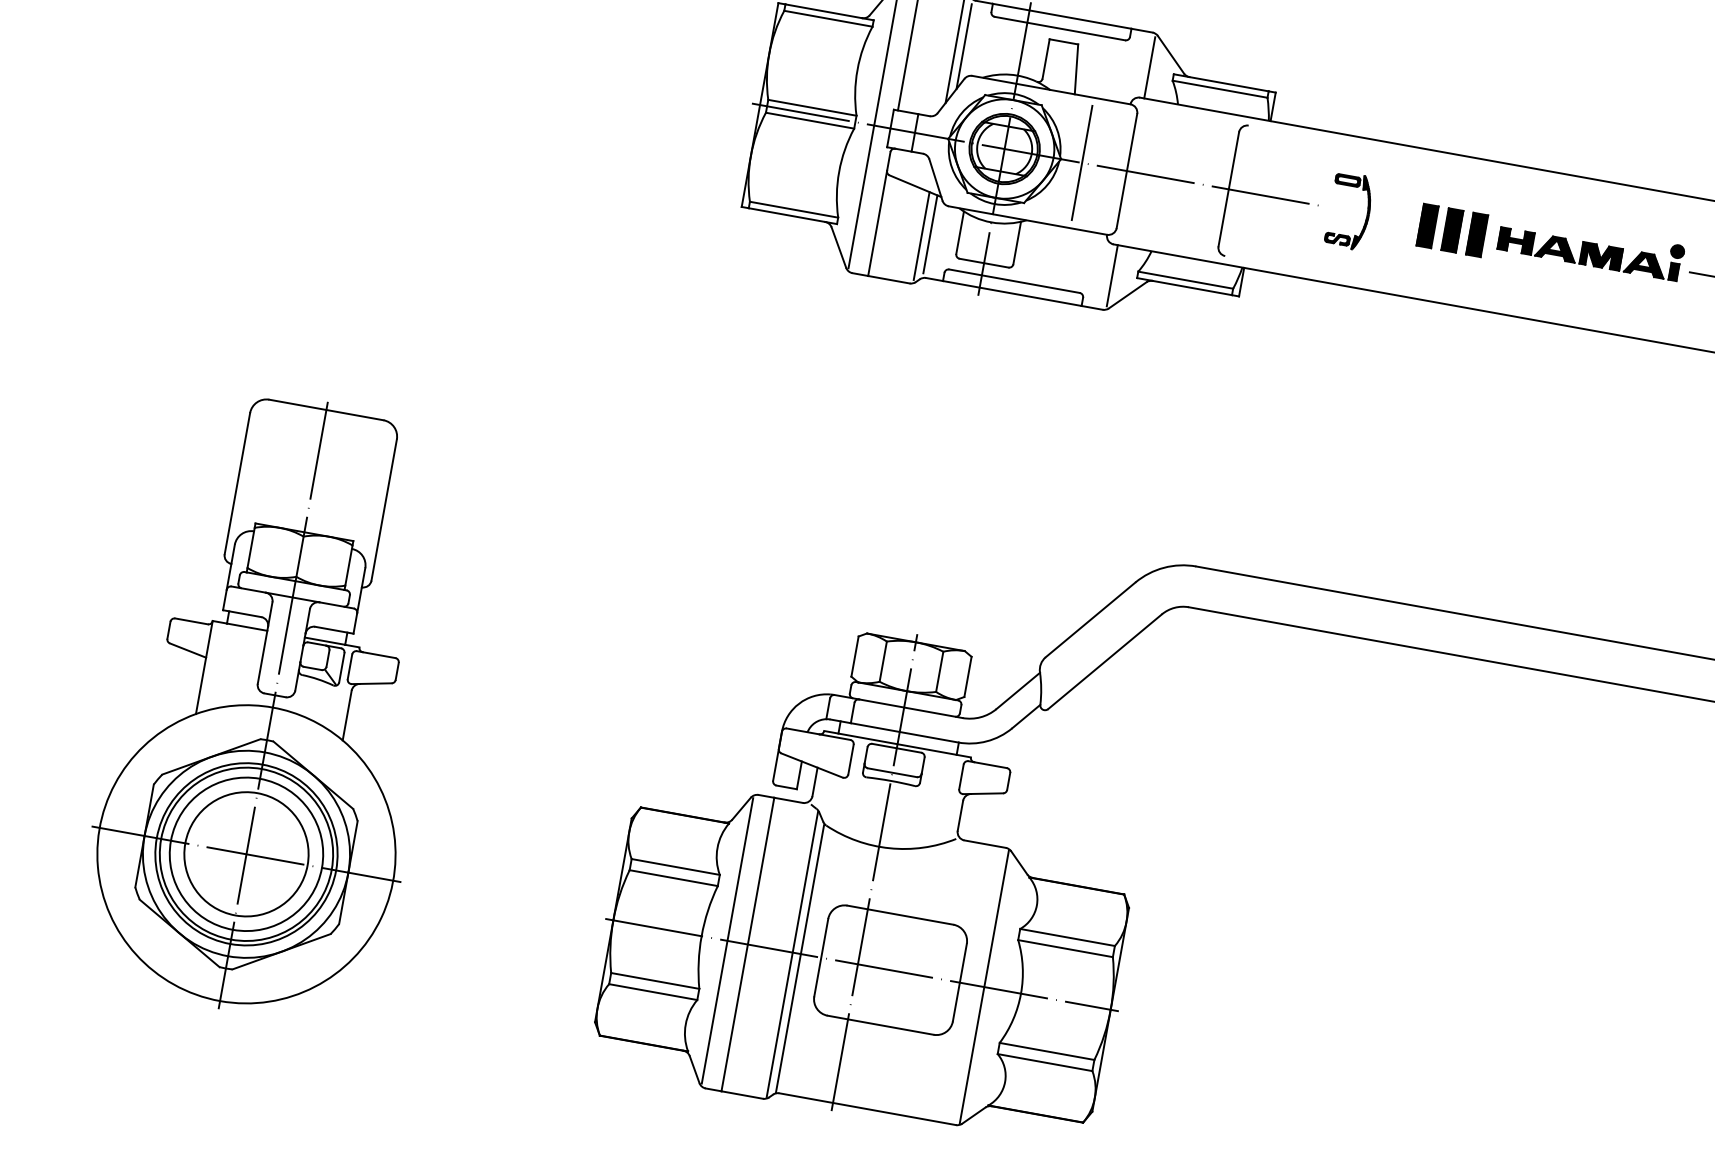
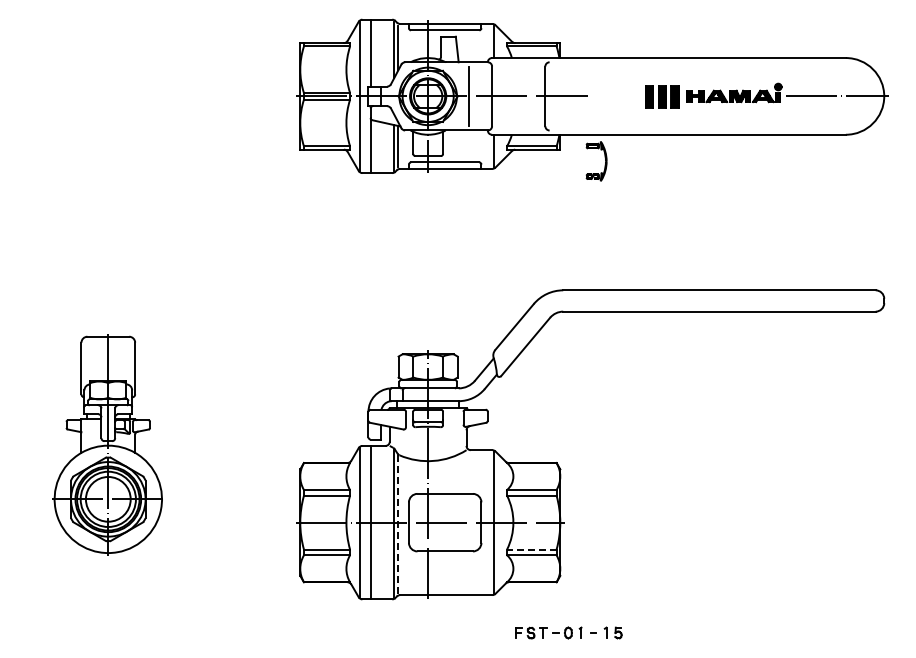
part: (1366, 206) -> (604, 157), moved
part: (271, 704) -> (107, 444), size x0.7
line: (800, 959) -> (398, 525), solid -> dashed
line: (1046, 1051) -> (531, 549), solid -> dashed

